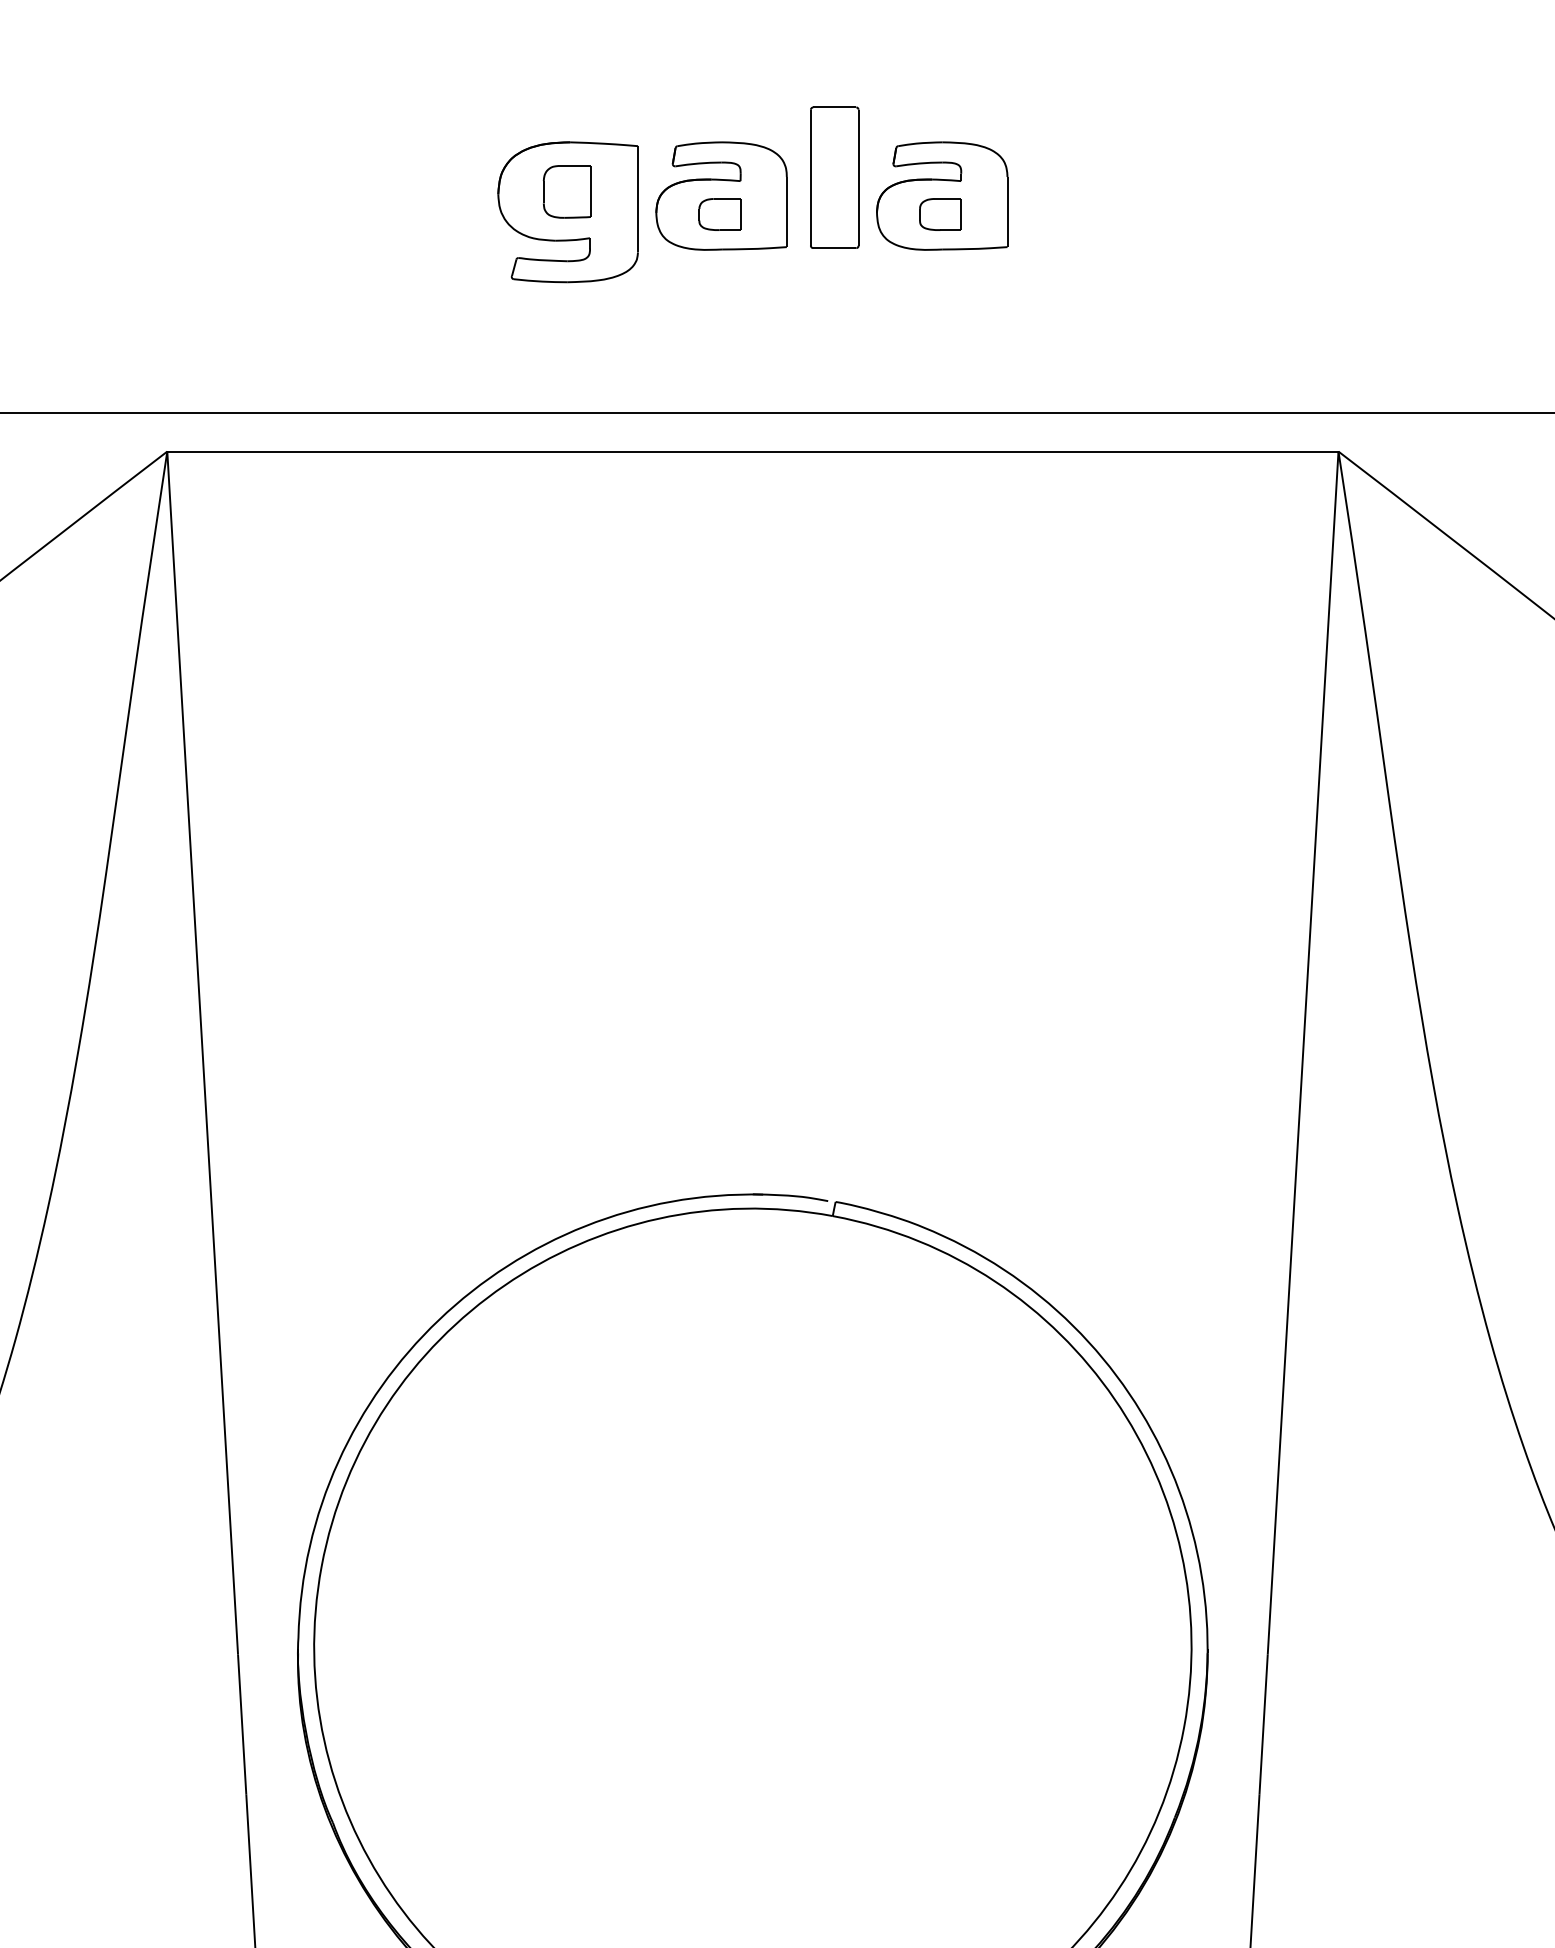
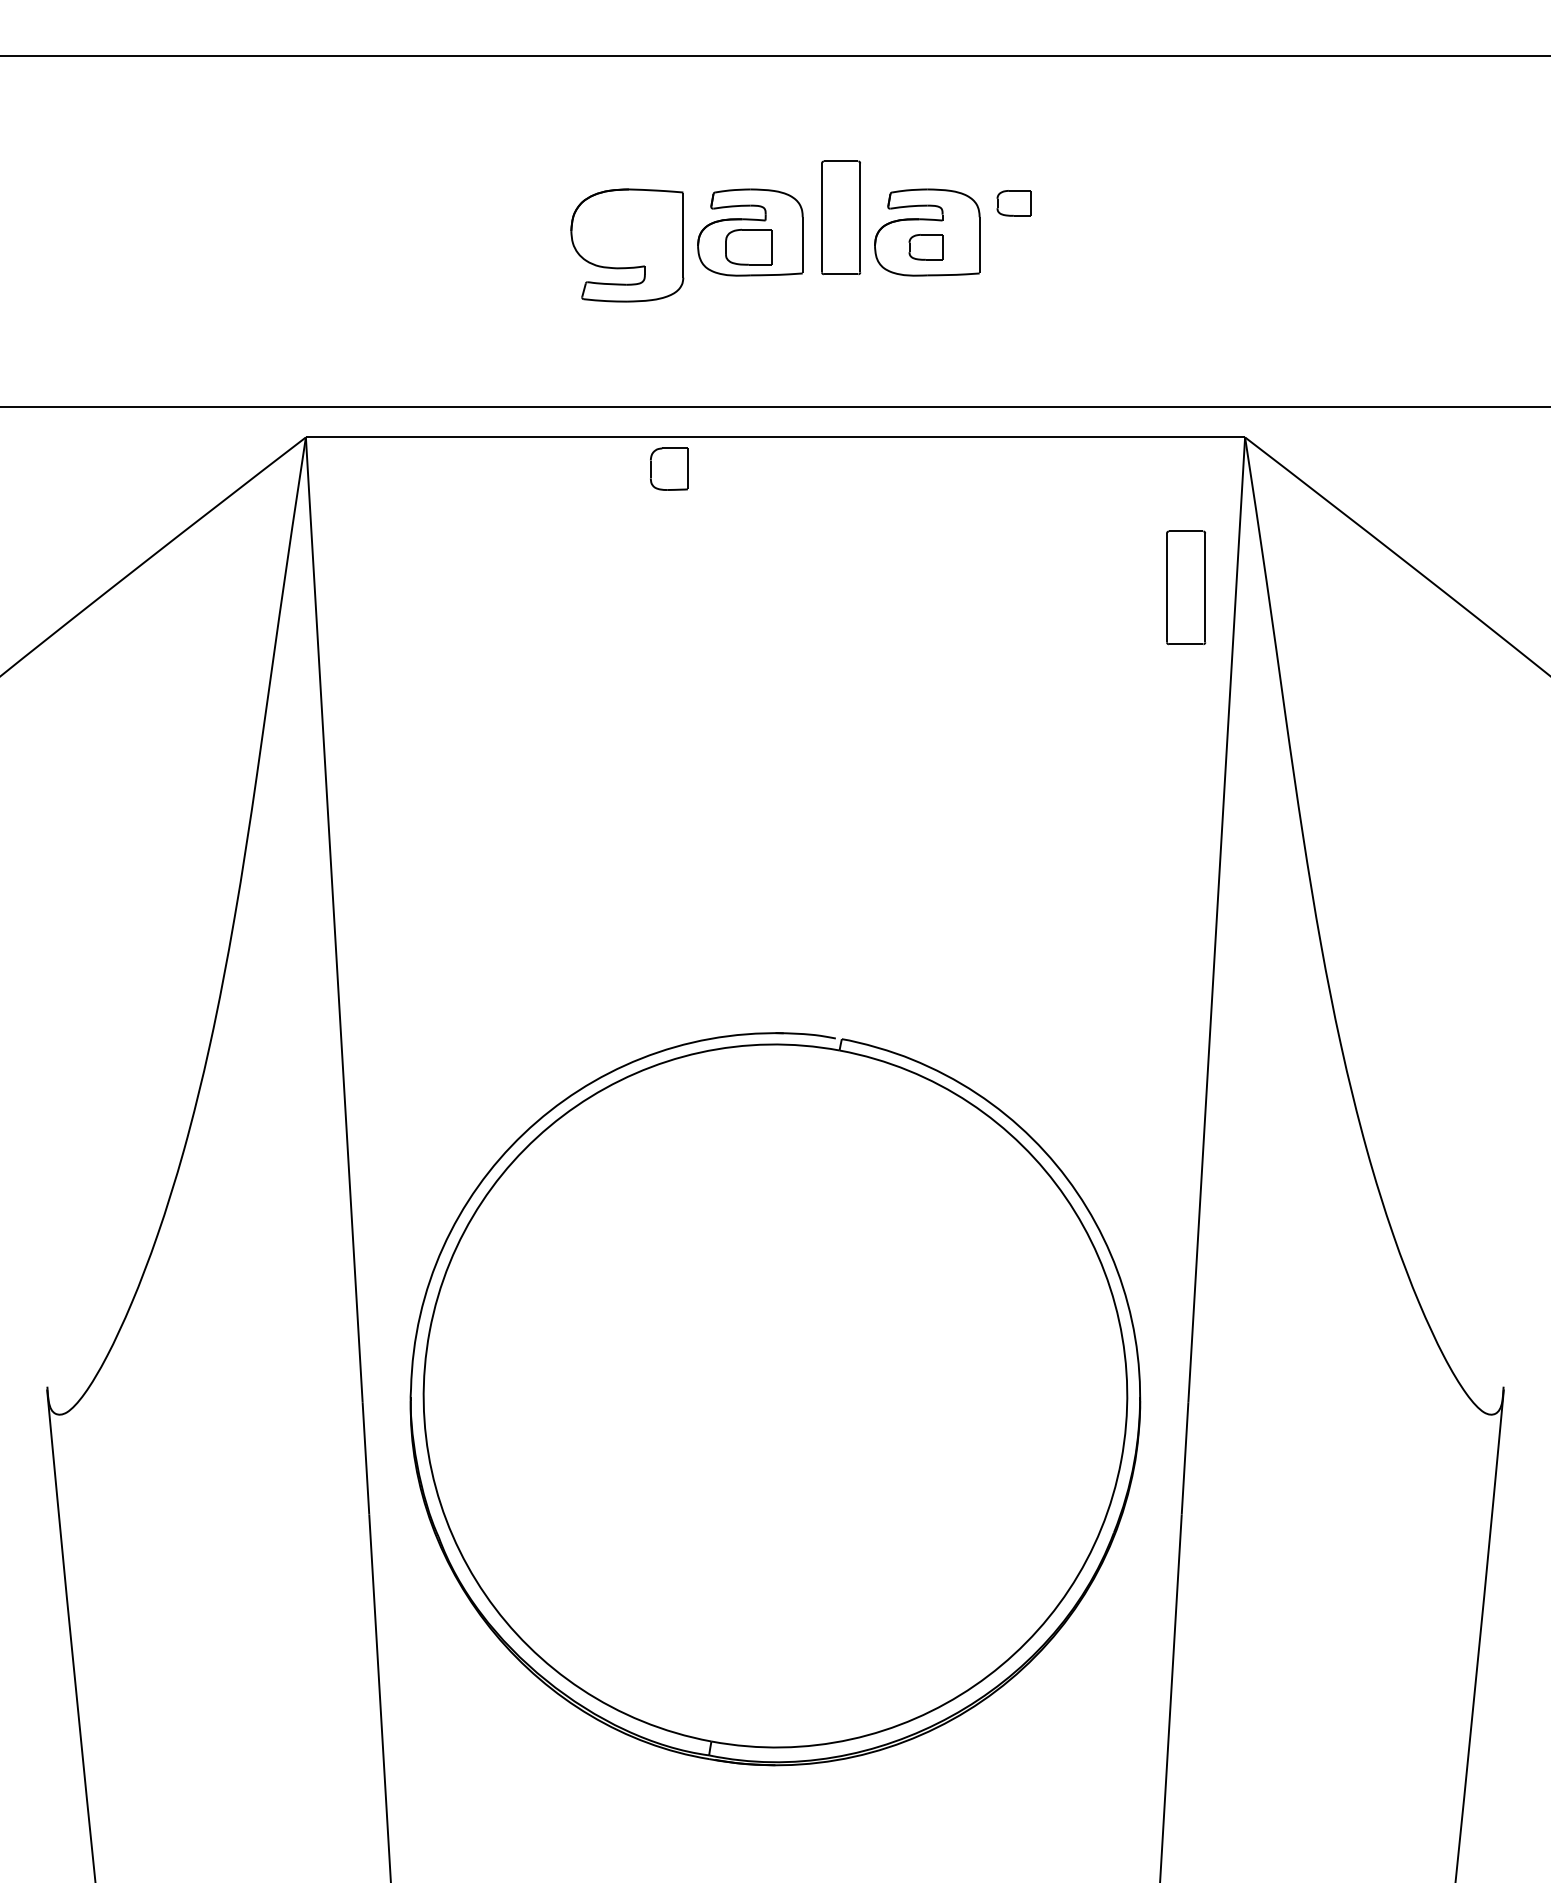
part: (1049, 159) -> (1013, 203), added
part: (567, 191) -> (669, 468), moved
part: (719, 214) -> (748, 247), size x1.4
part: (1265, 638) -> (1186, 587), added

